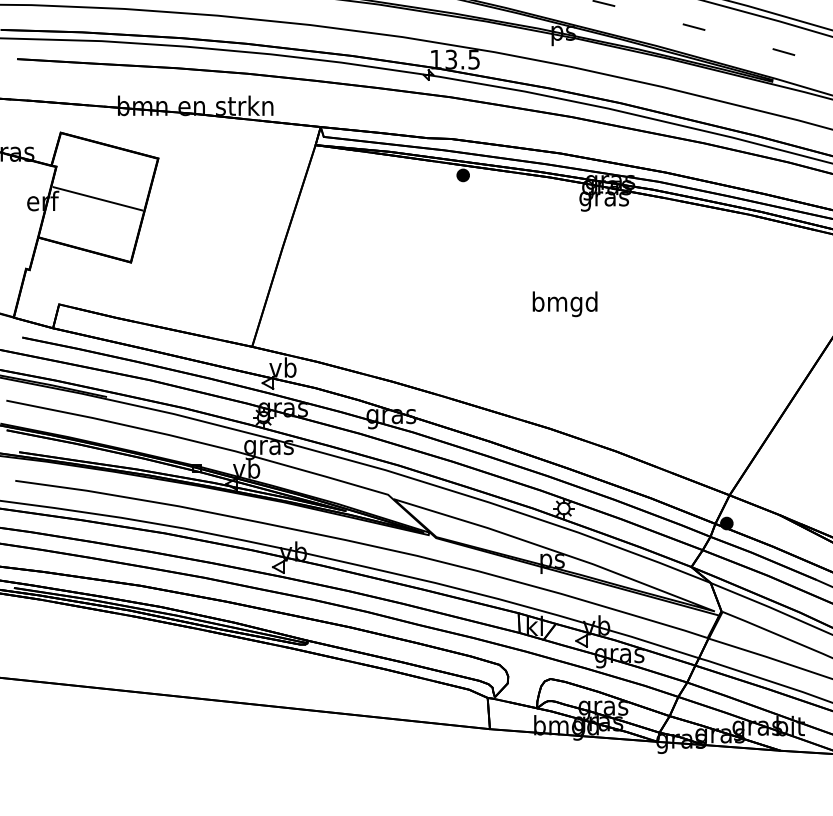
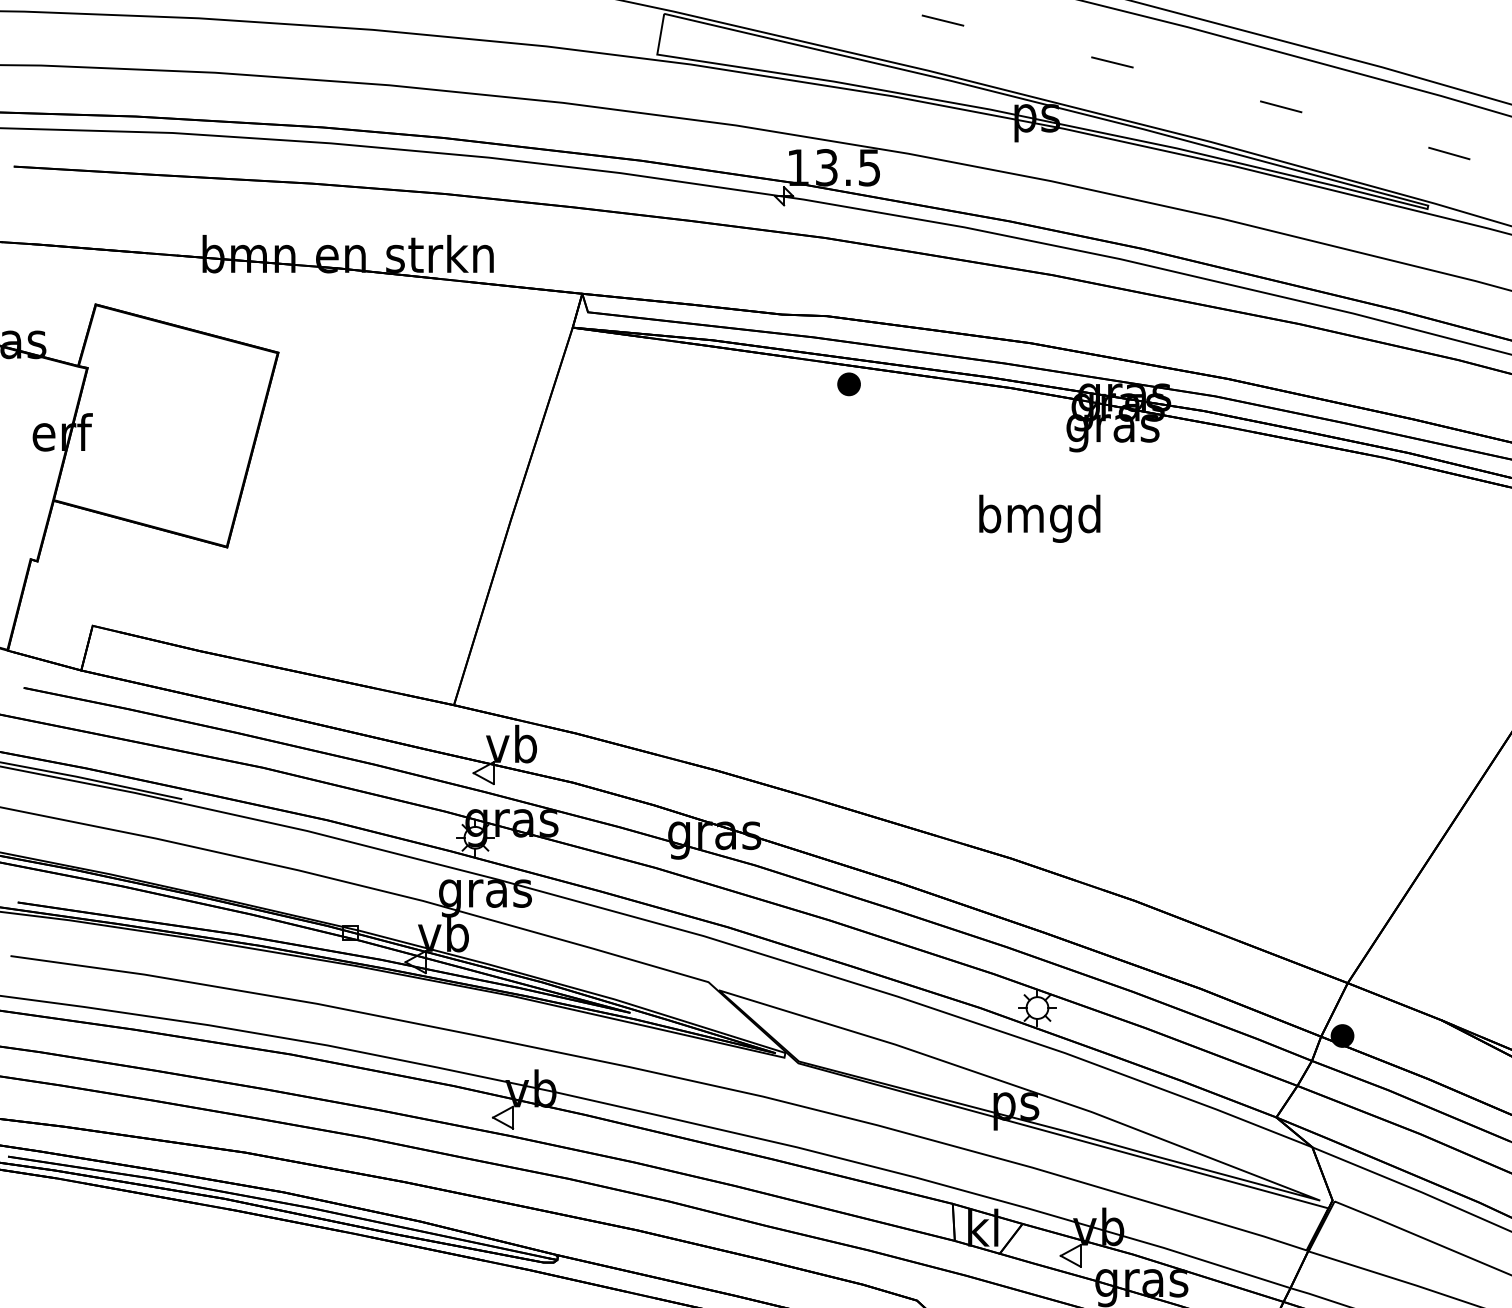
line: (97, 198) -> (164, 427), removed
text: (564, 304) -> (1038, 519), moved

